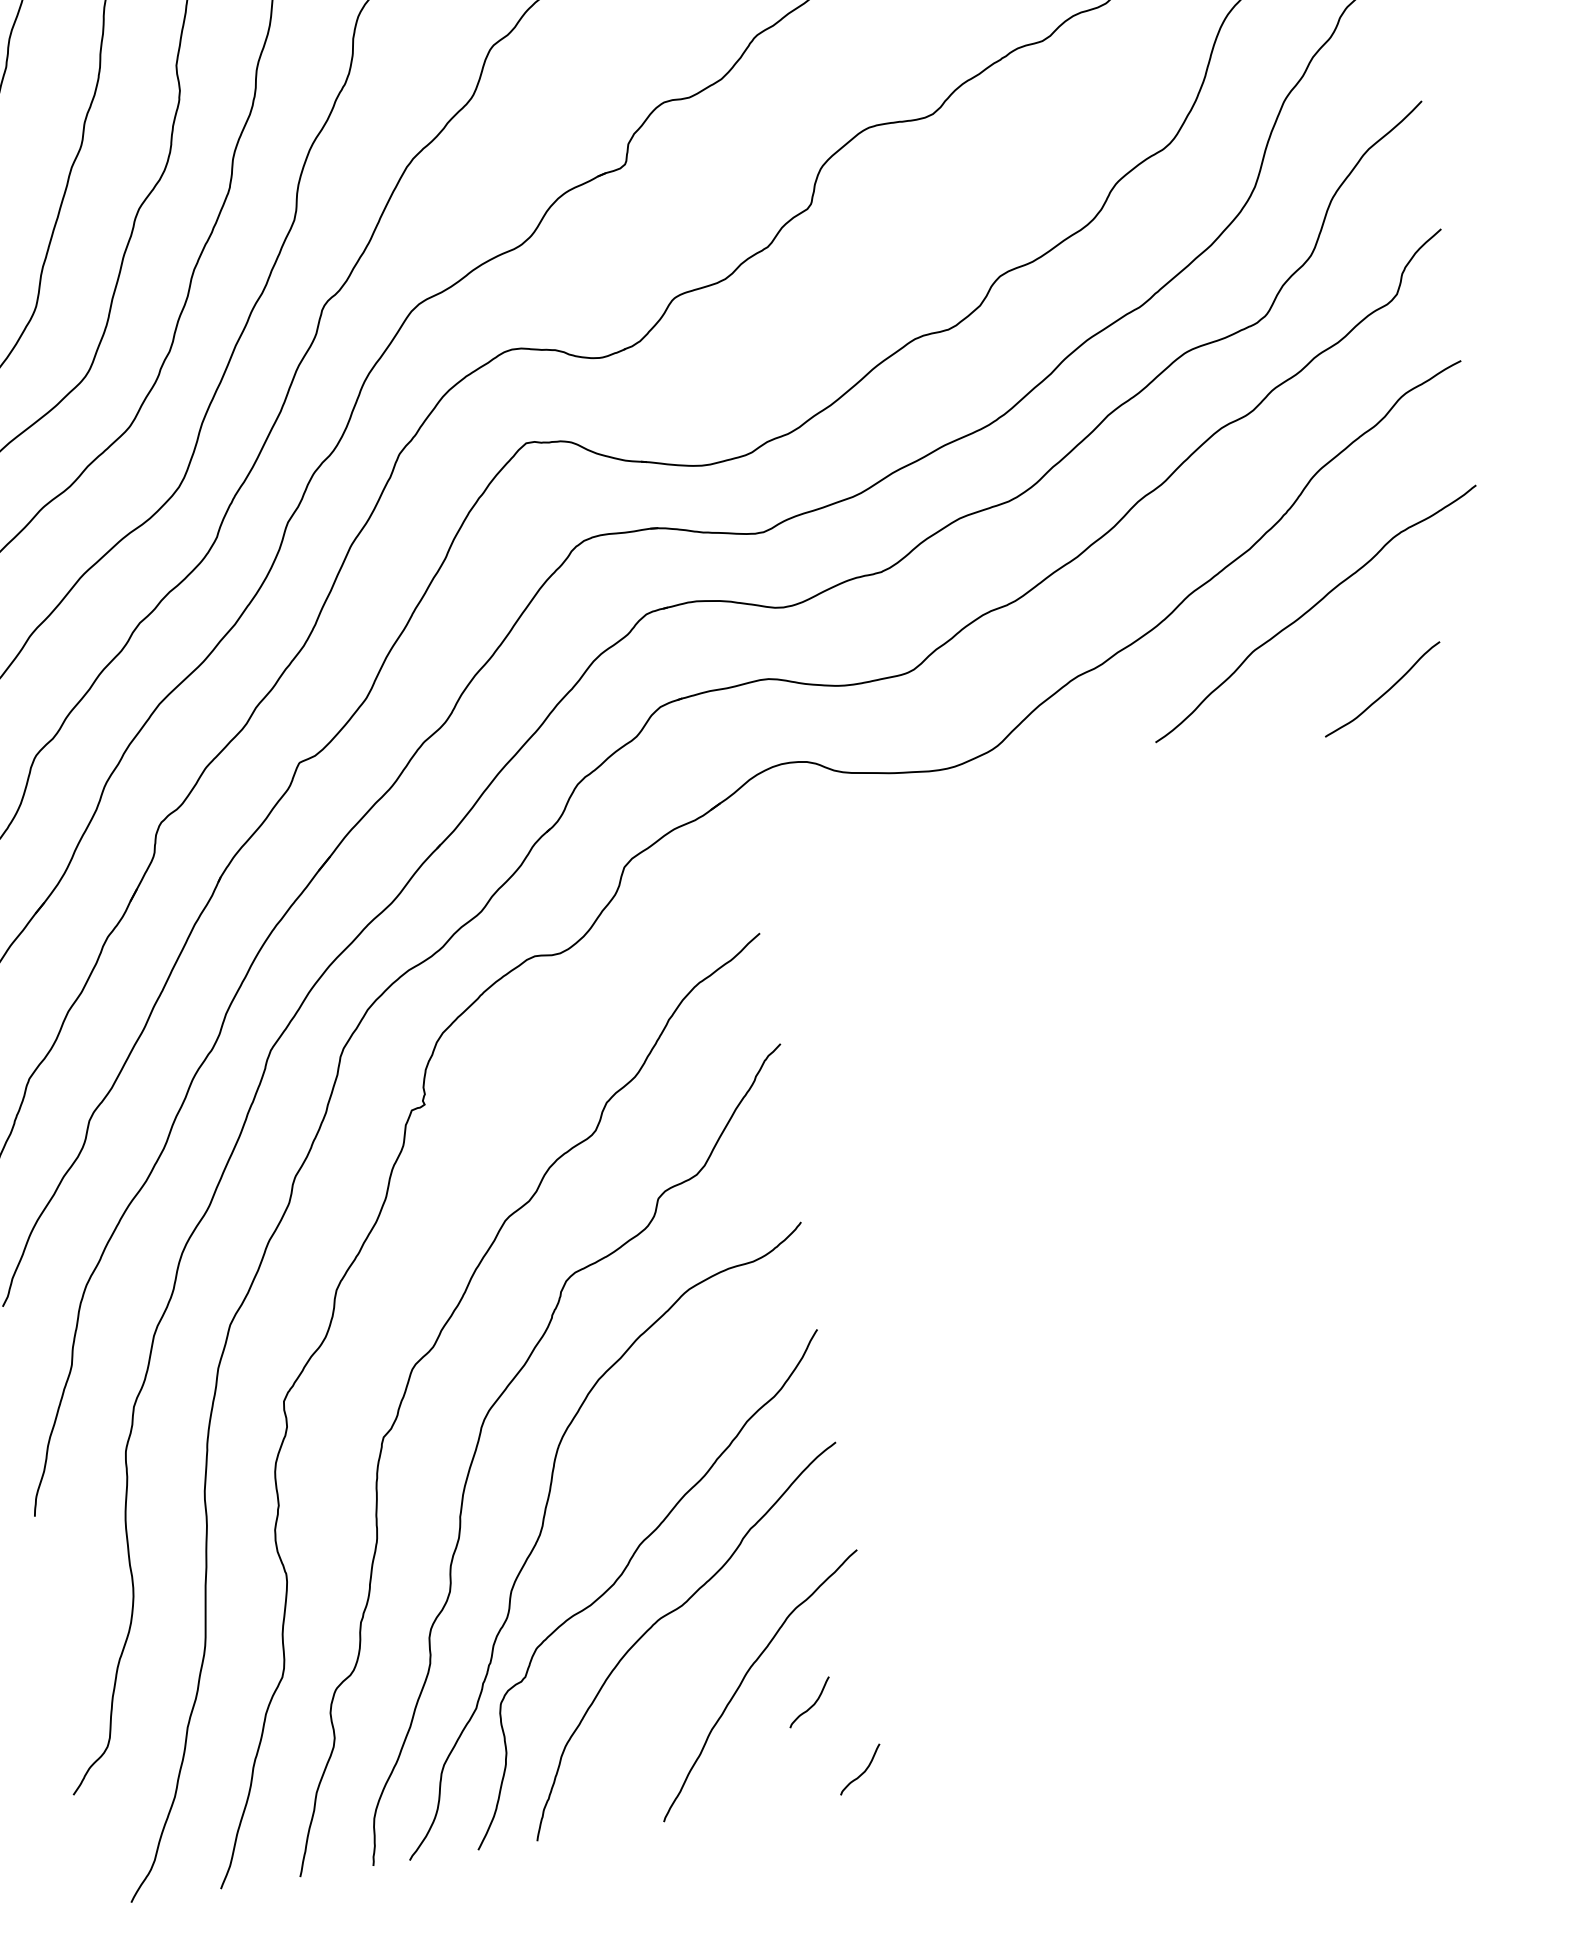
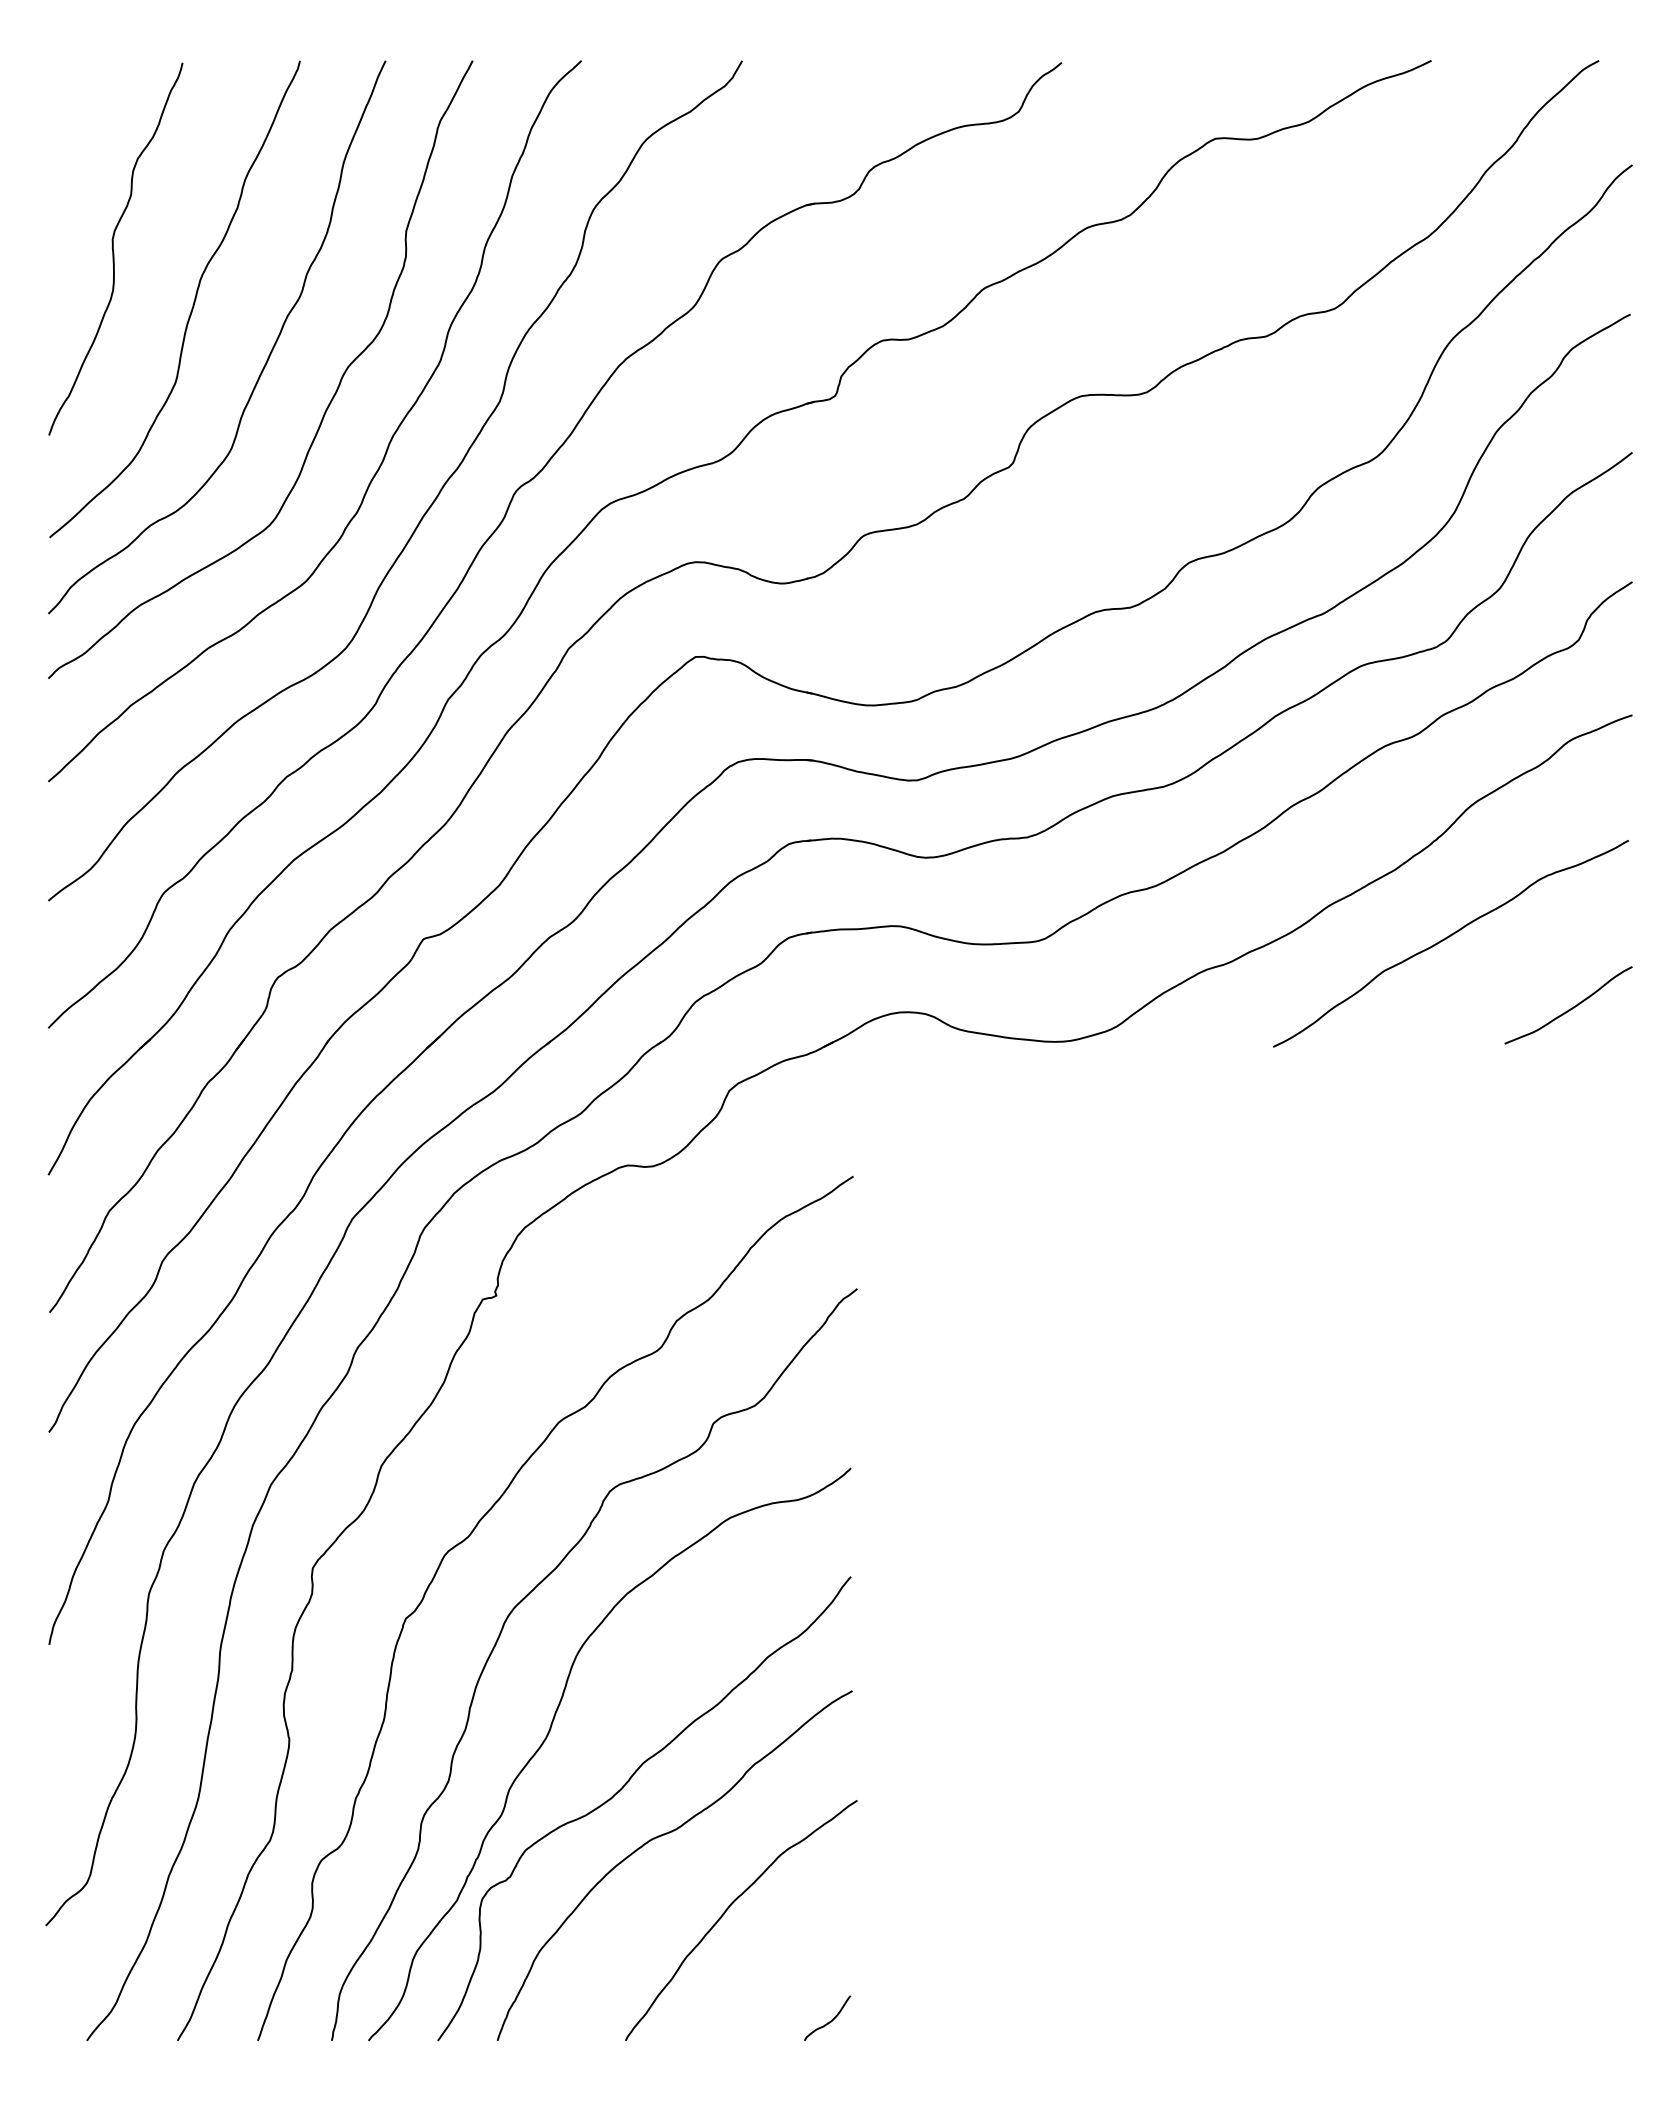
curve: (1385, 691) -> (1571, 1007), moved
curve: (812, 1704) -> (790, 1946), removed

